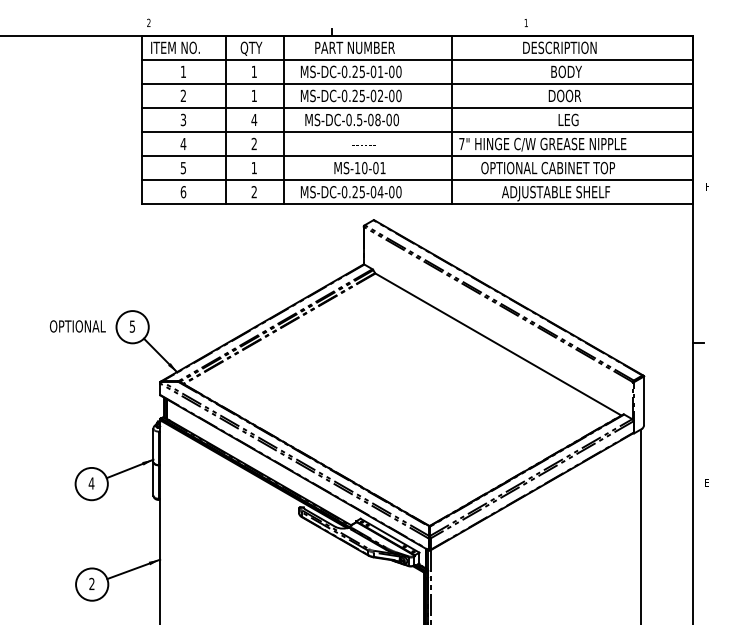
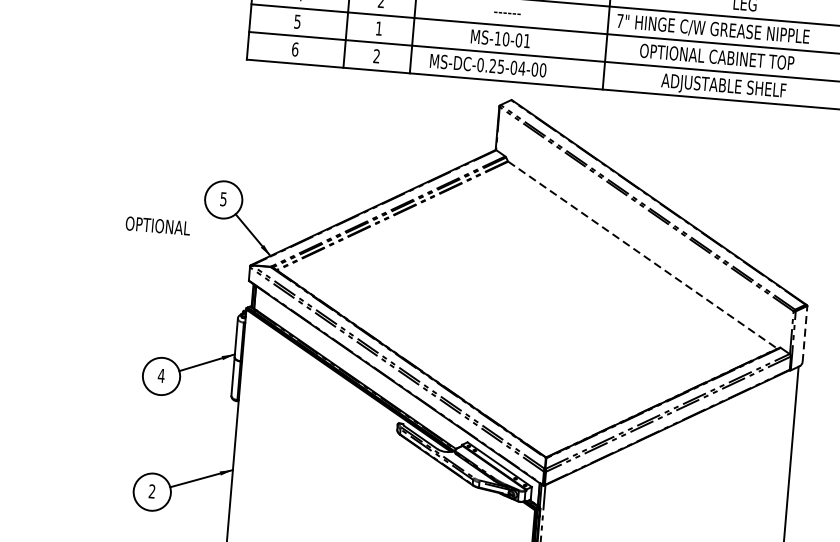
text: (77, 326) -> (157, 226), moved
line: (498, 344) -> (642, 255), solid -> dashed
line: (644, 400) -> (805, 333), solid -> dashed

